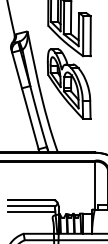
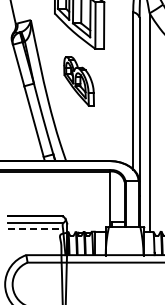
part: (68, 84) -> (78, 81), size x0.6
line: (31, 211) -> (35, 229), solid -> dashed

